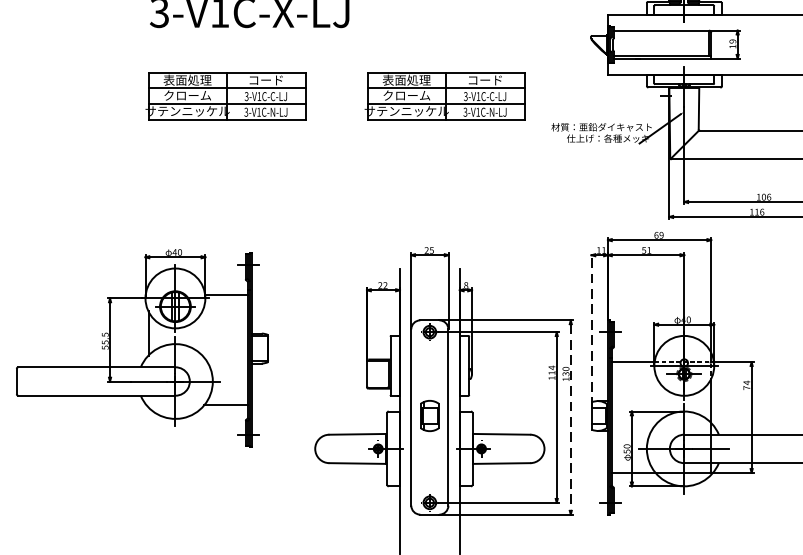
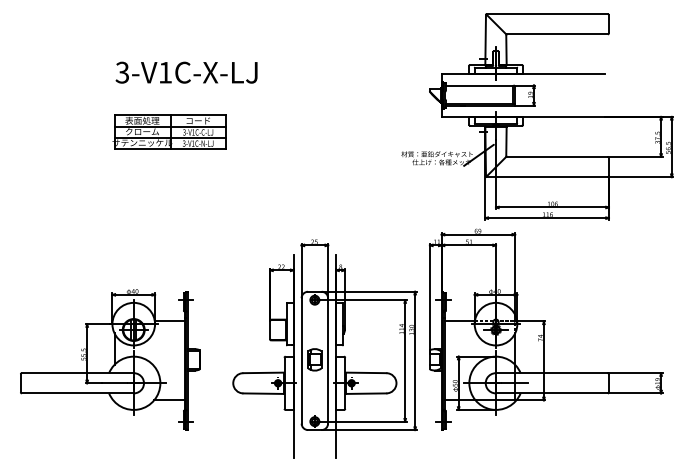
part: (444, 95) -> (325, 131), removed
line: (590, 329) -> (429, 298), dashed -> solid
part: (142, 348) -> (110, 359), moved
line: (571, 418) -> (415, 361), dashed -> solid

